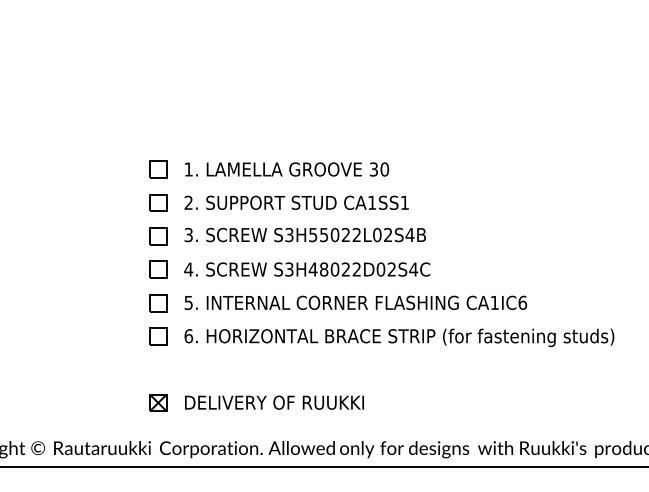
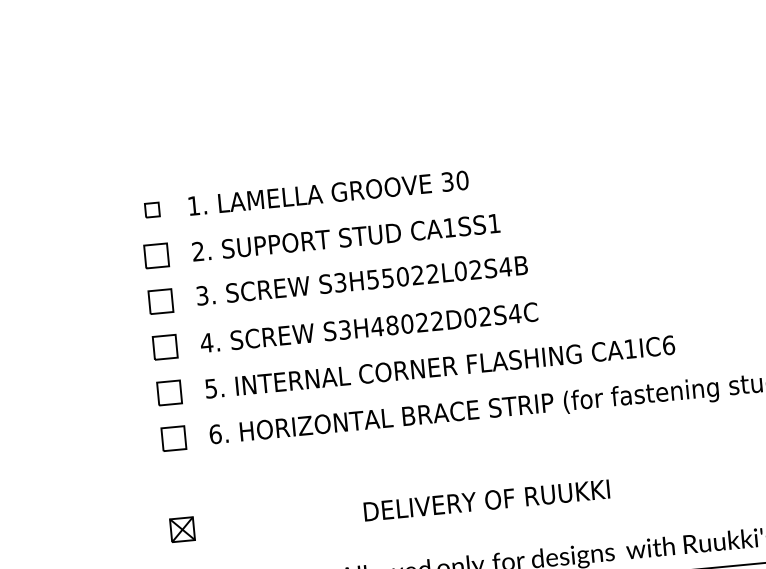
part: (158, 169) -> (152, 209), size x0.6
text: (274, 402) -> (486, 500), moved

